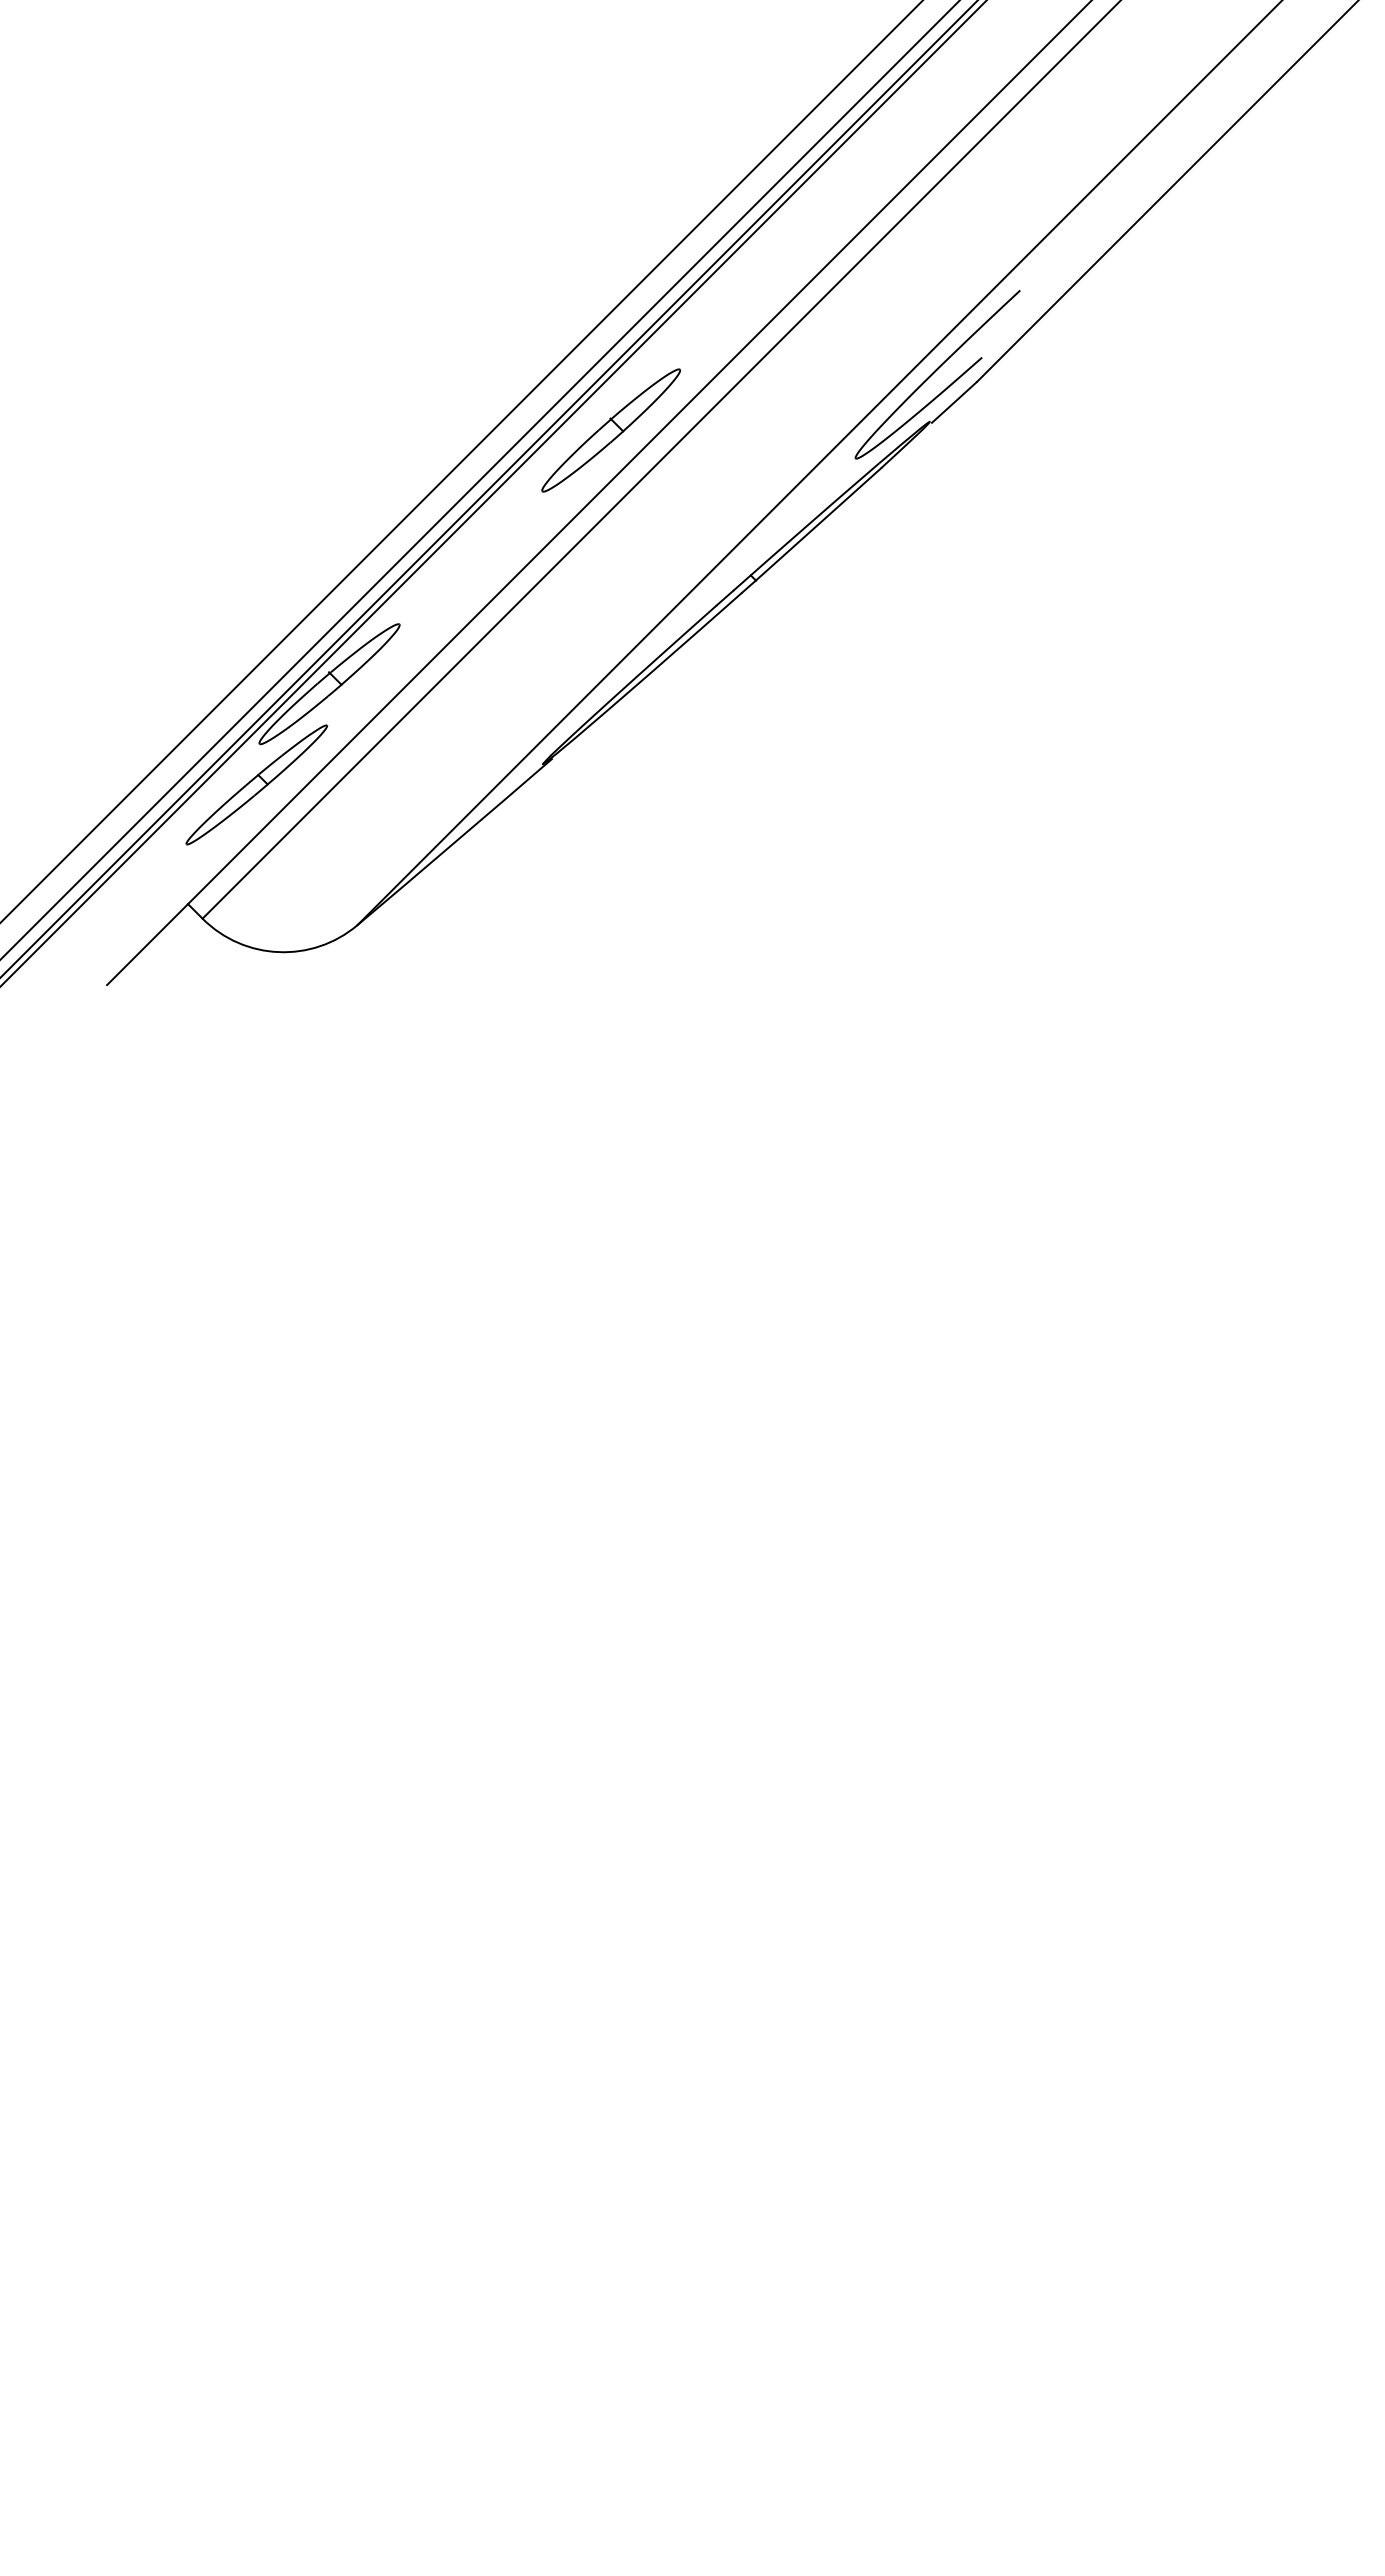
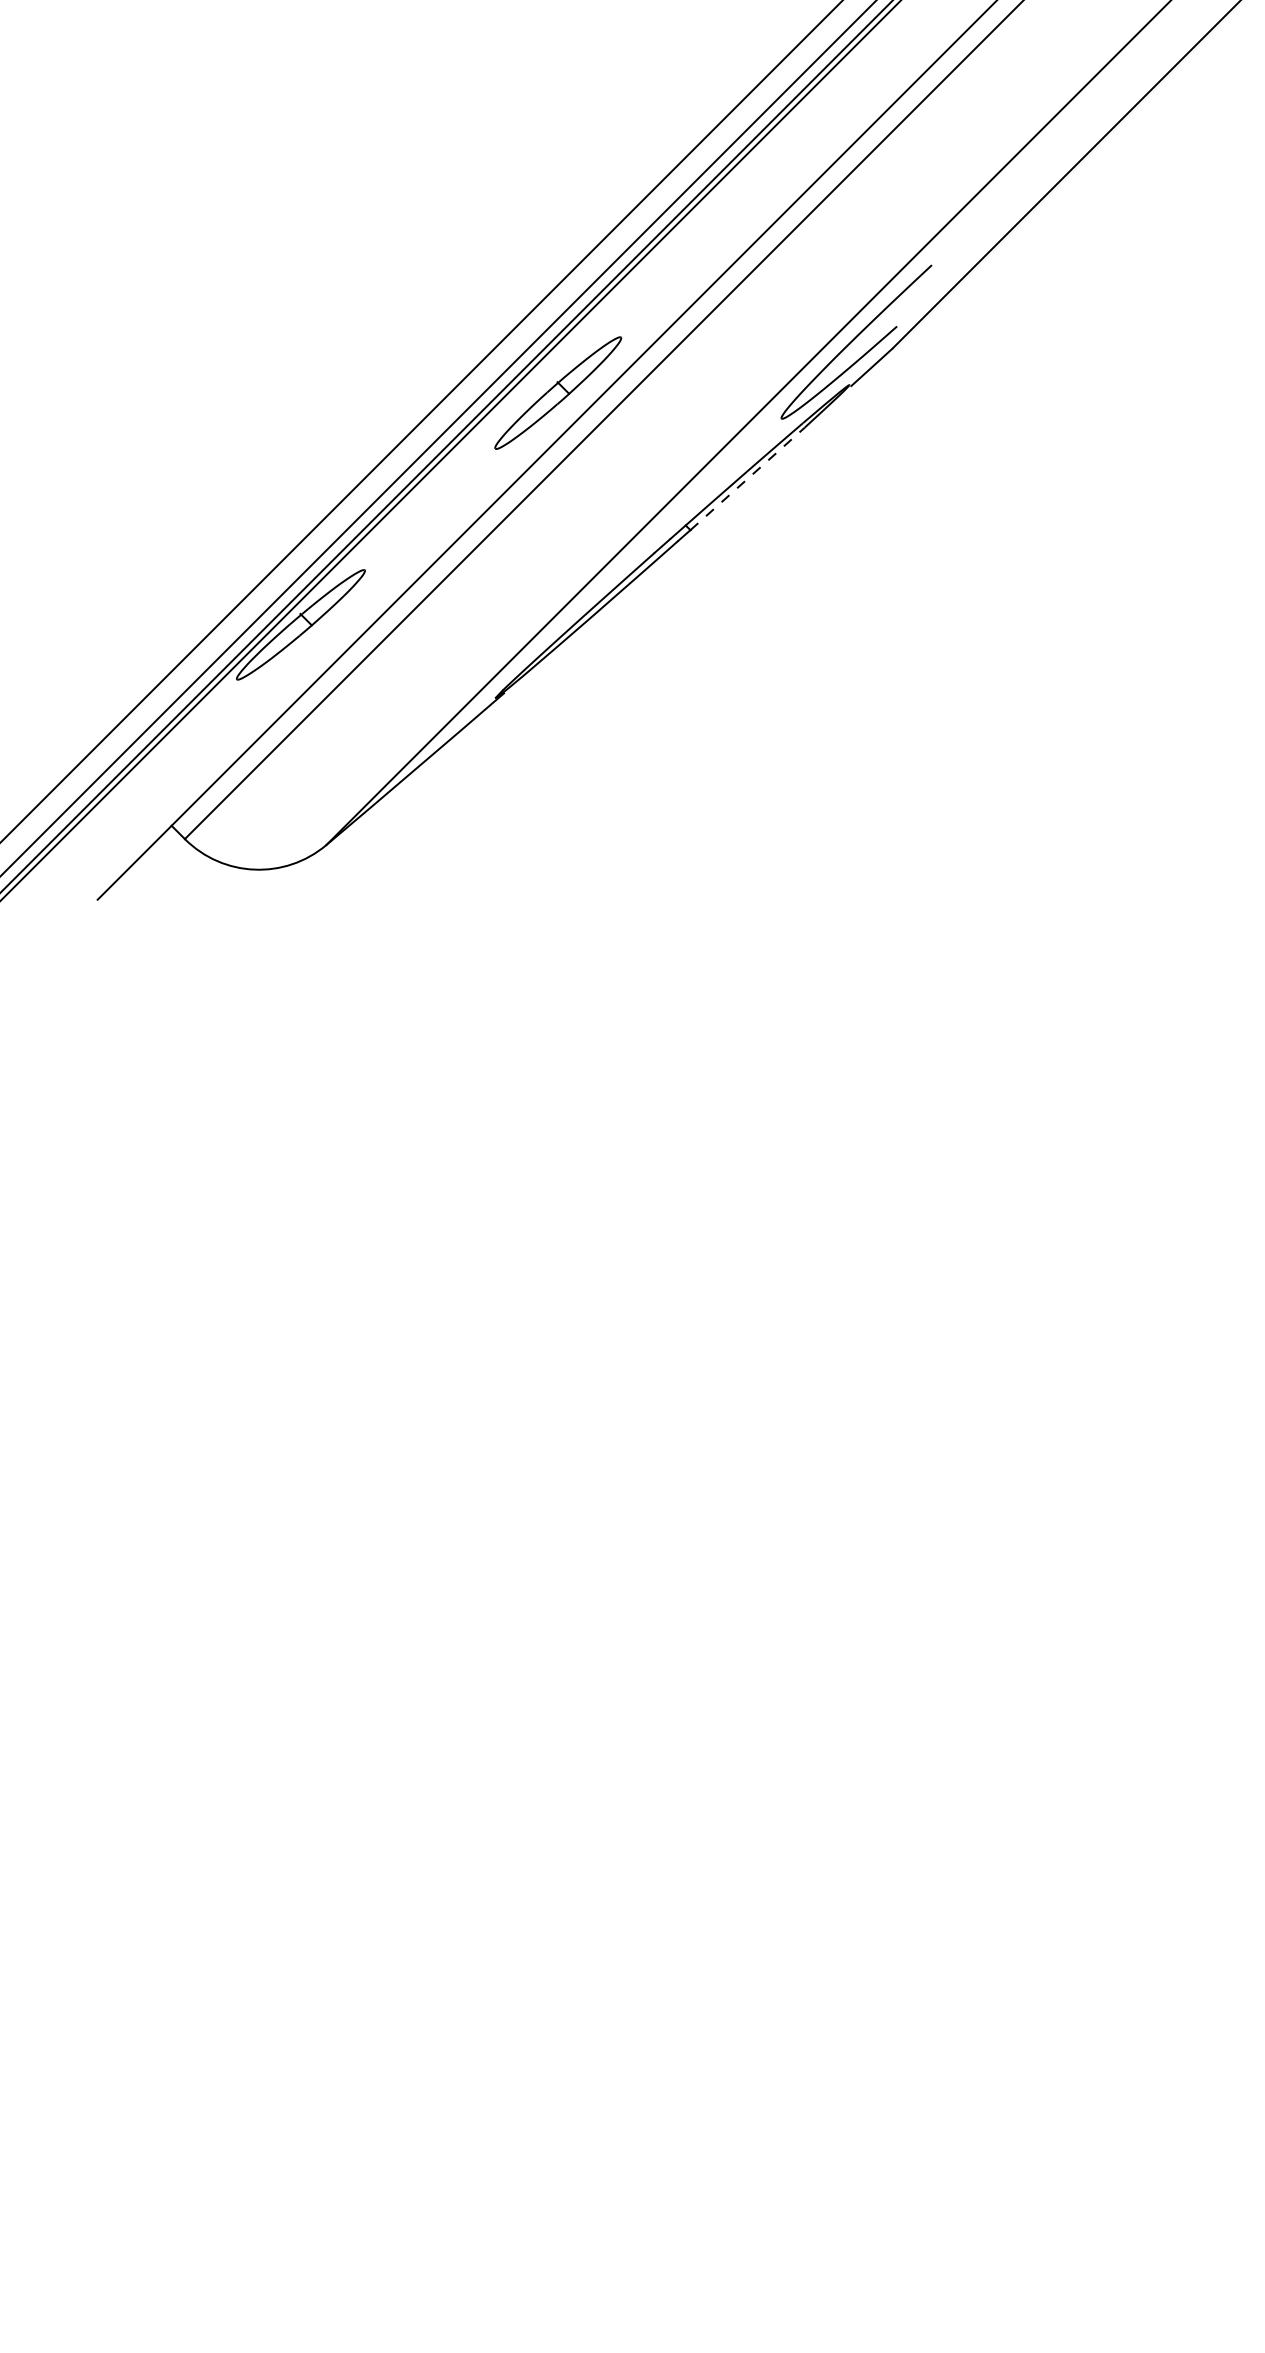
line: (818, 524) -> (747, 478), solid -> dashed
part: (256, 784) -> (234, 716), removed

